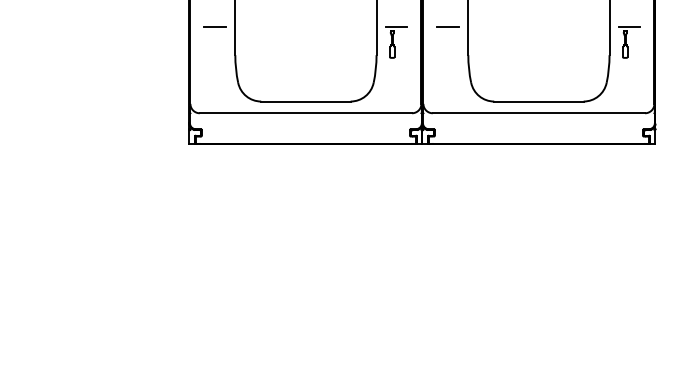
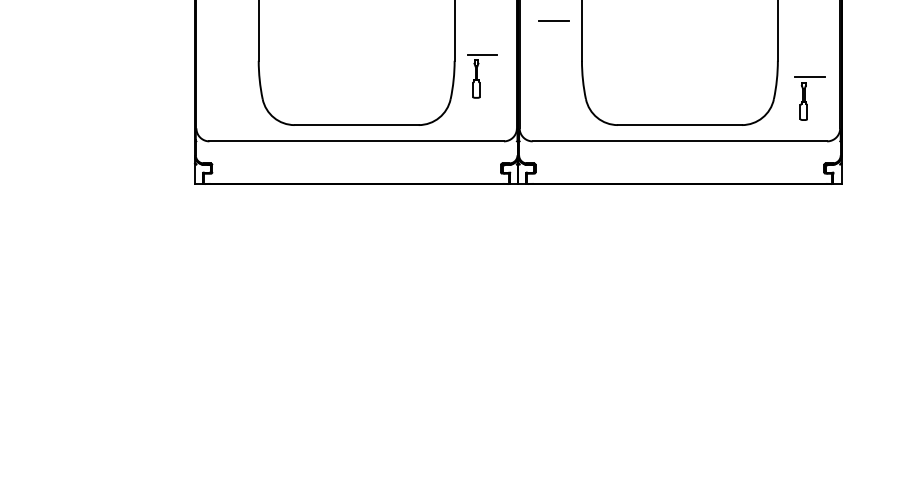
line: (214, 26) -> (229, 21), removed
part: (396, 42) -> (482, 76), moved
part: (629, 42) -> (809, 98), moved

